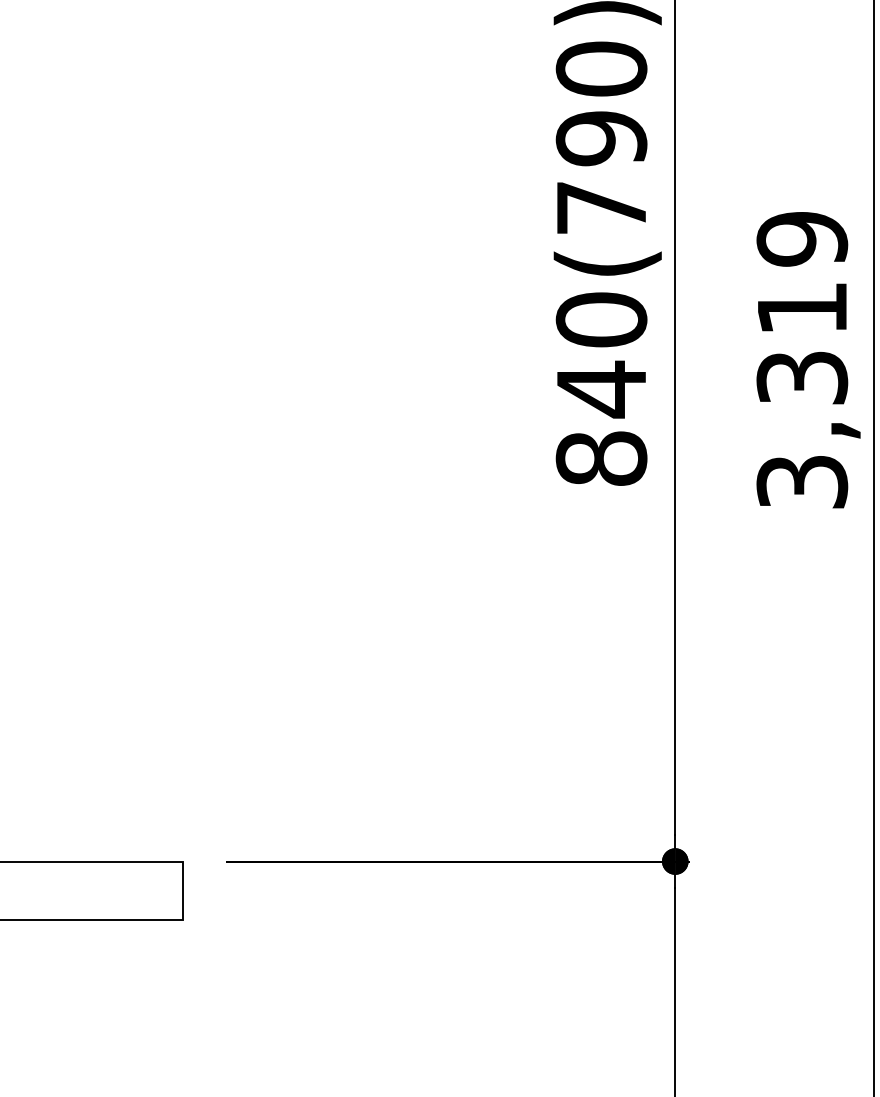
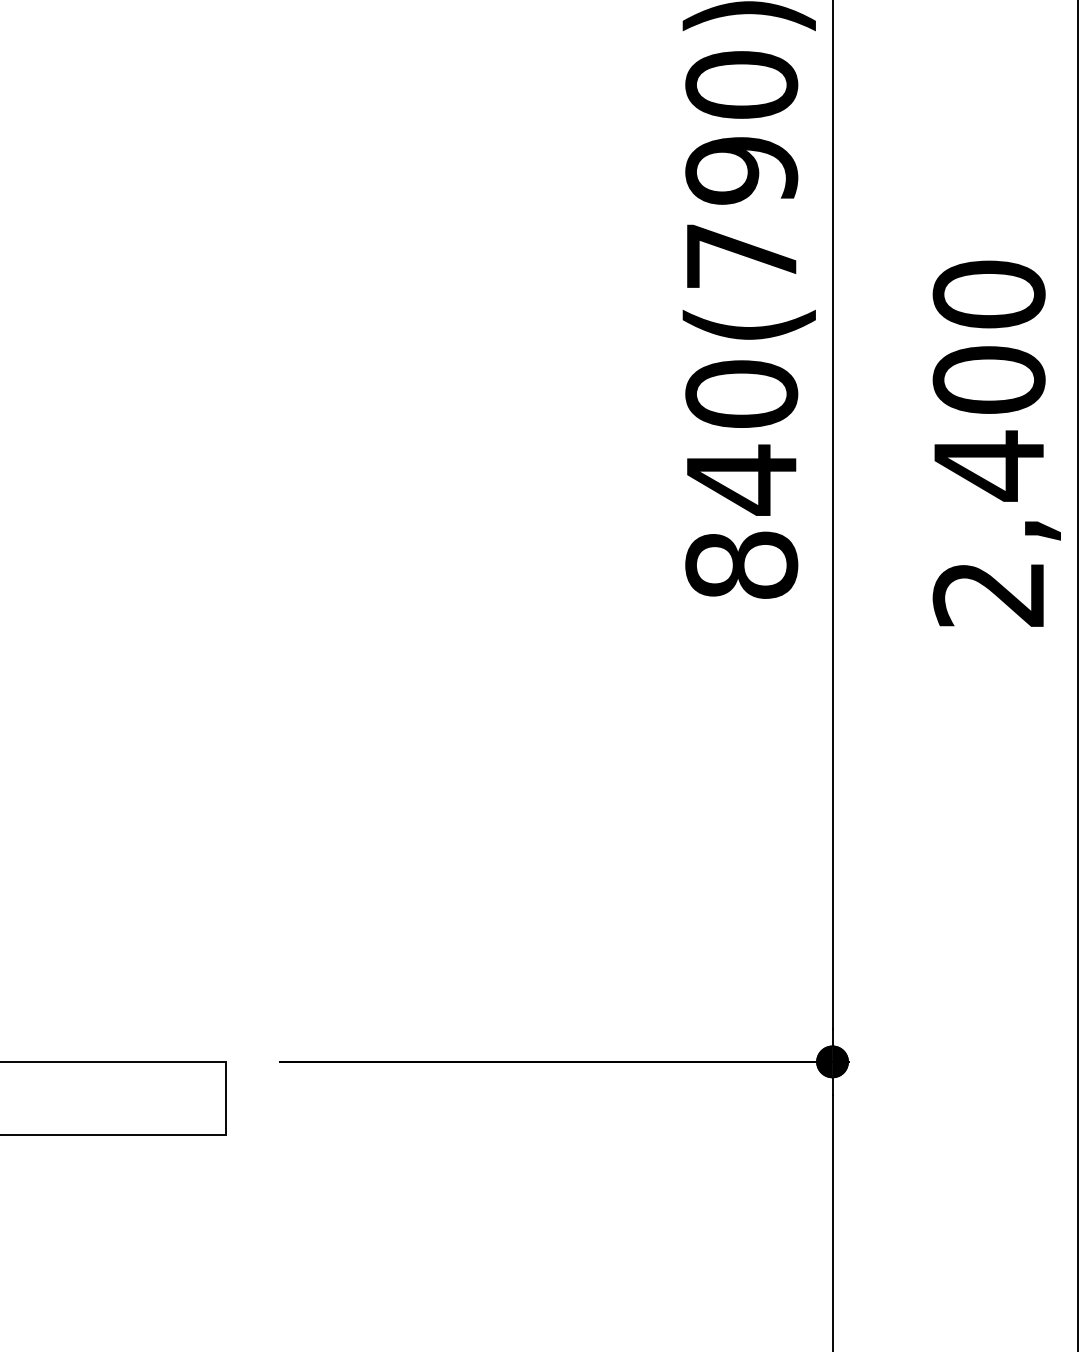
text: (801, 359) -> (988, 443), 3,319 -> 2,400

